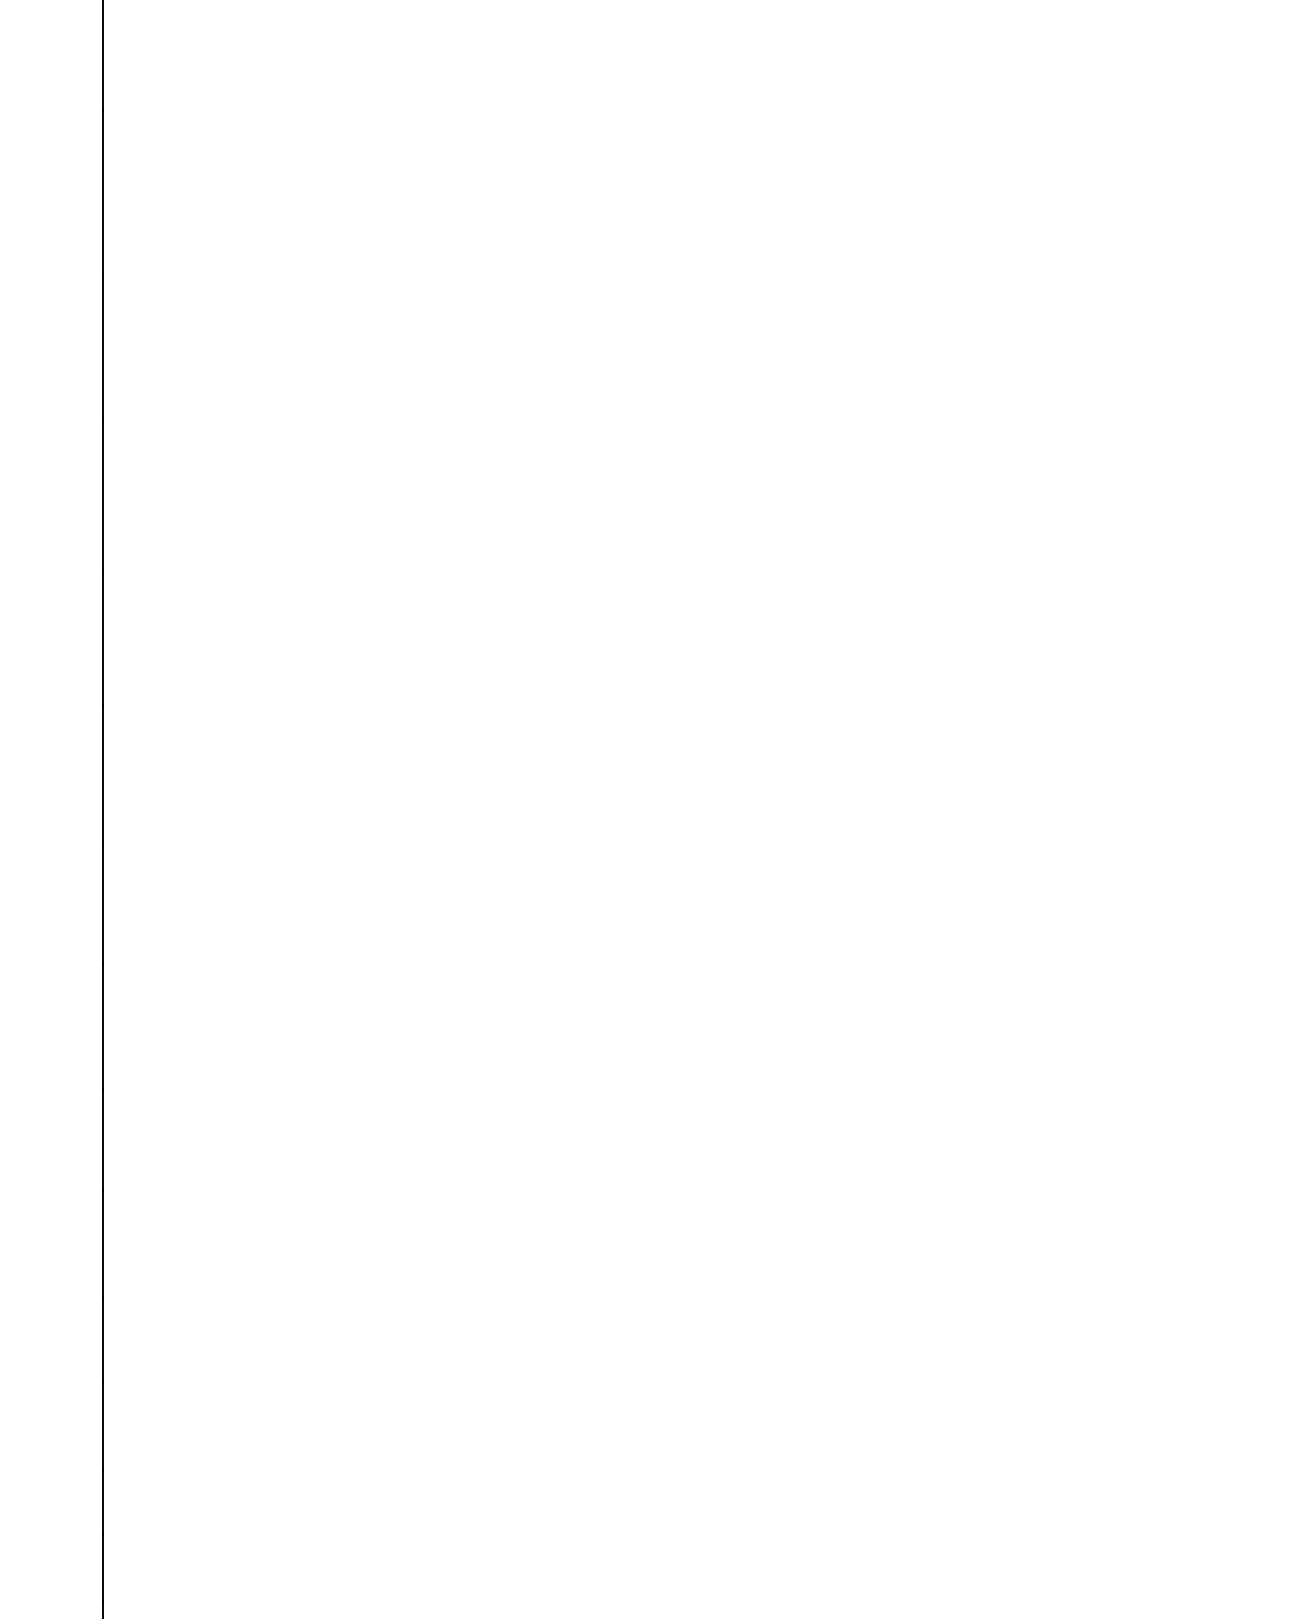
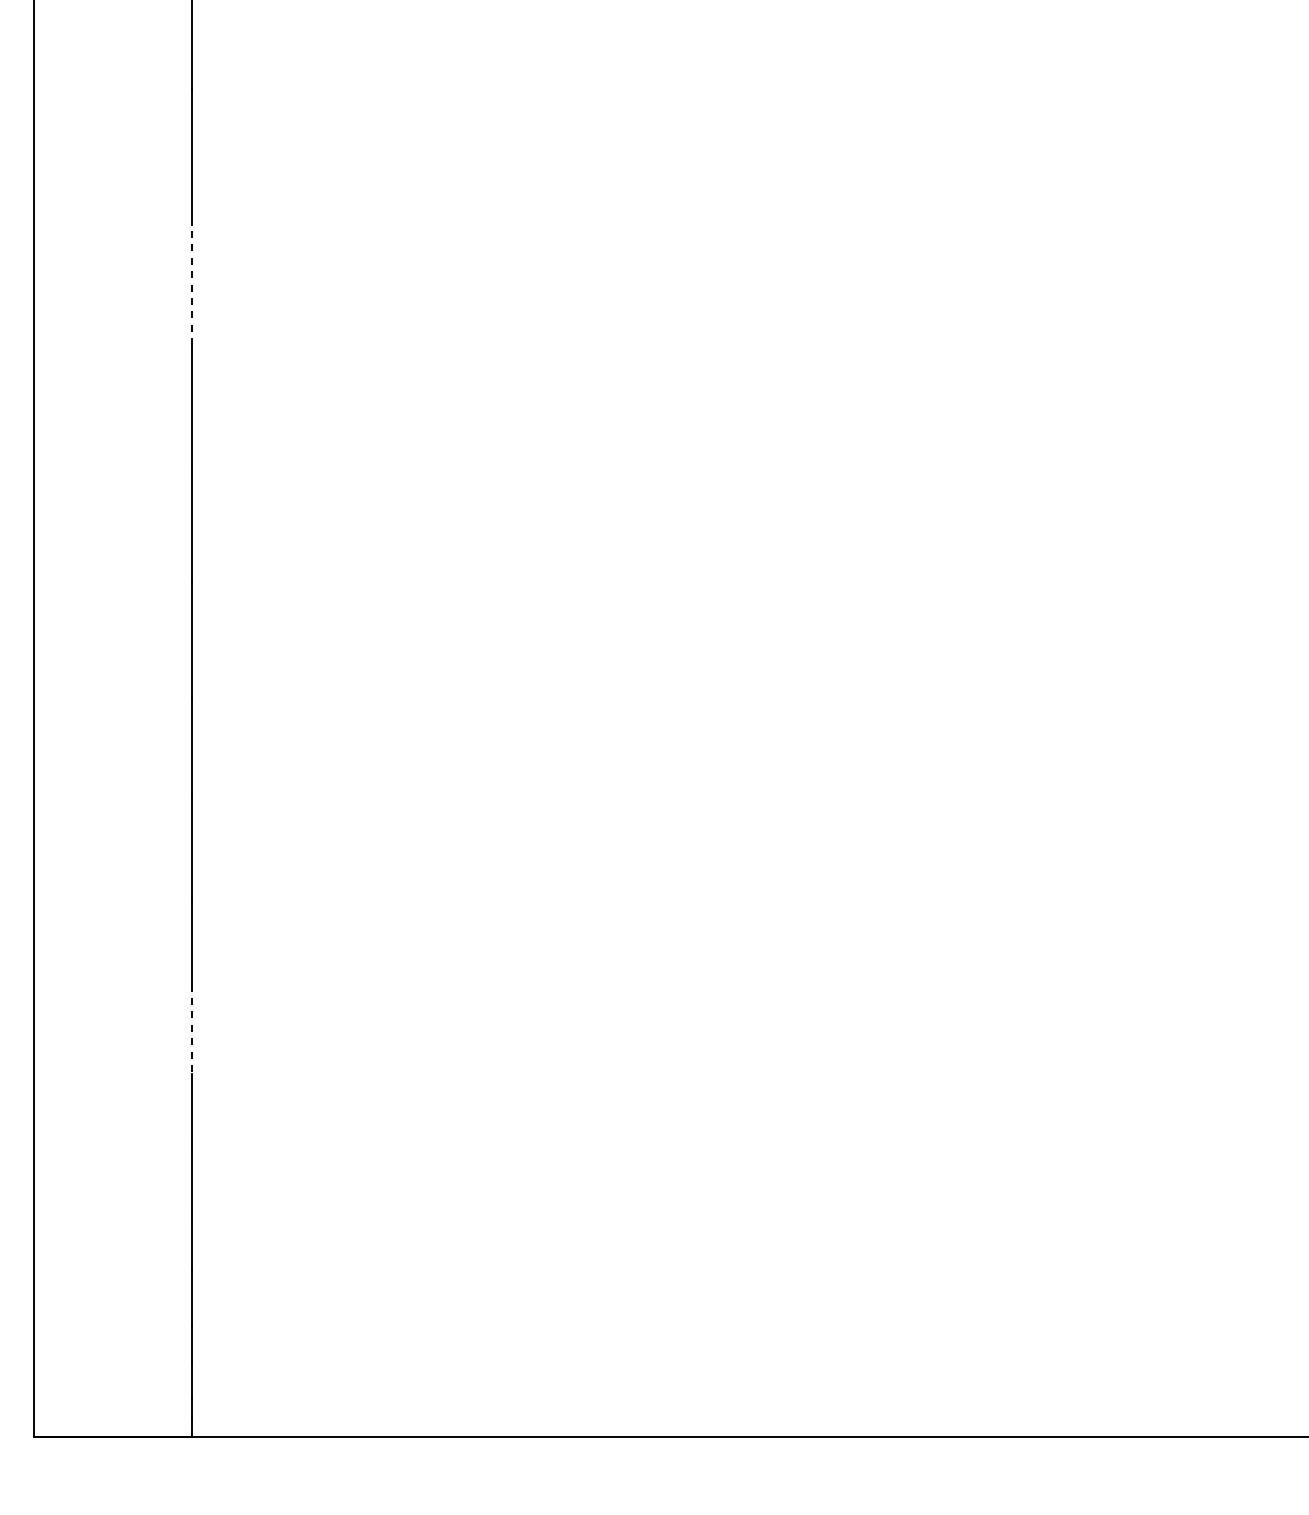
line: (103, 347) -> (192, 285), solid -> dashed
line: (103, 1244) -> (192, 1029), solid -> dashed

